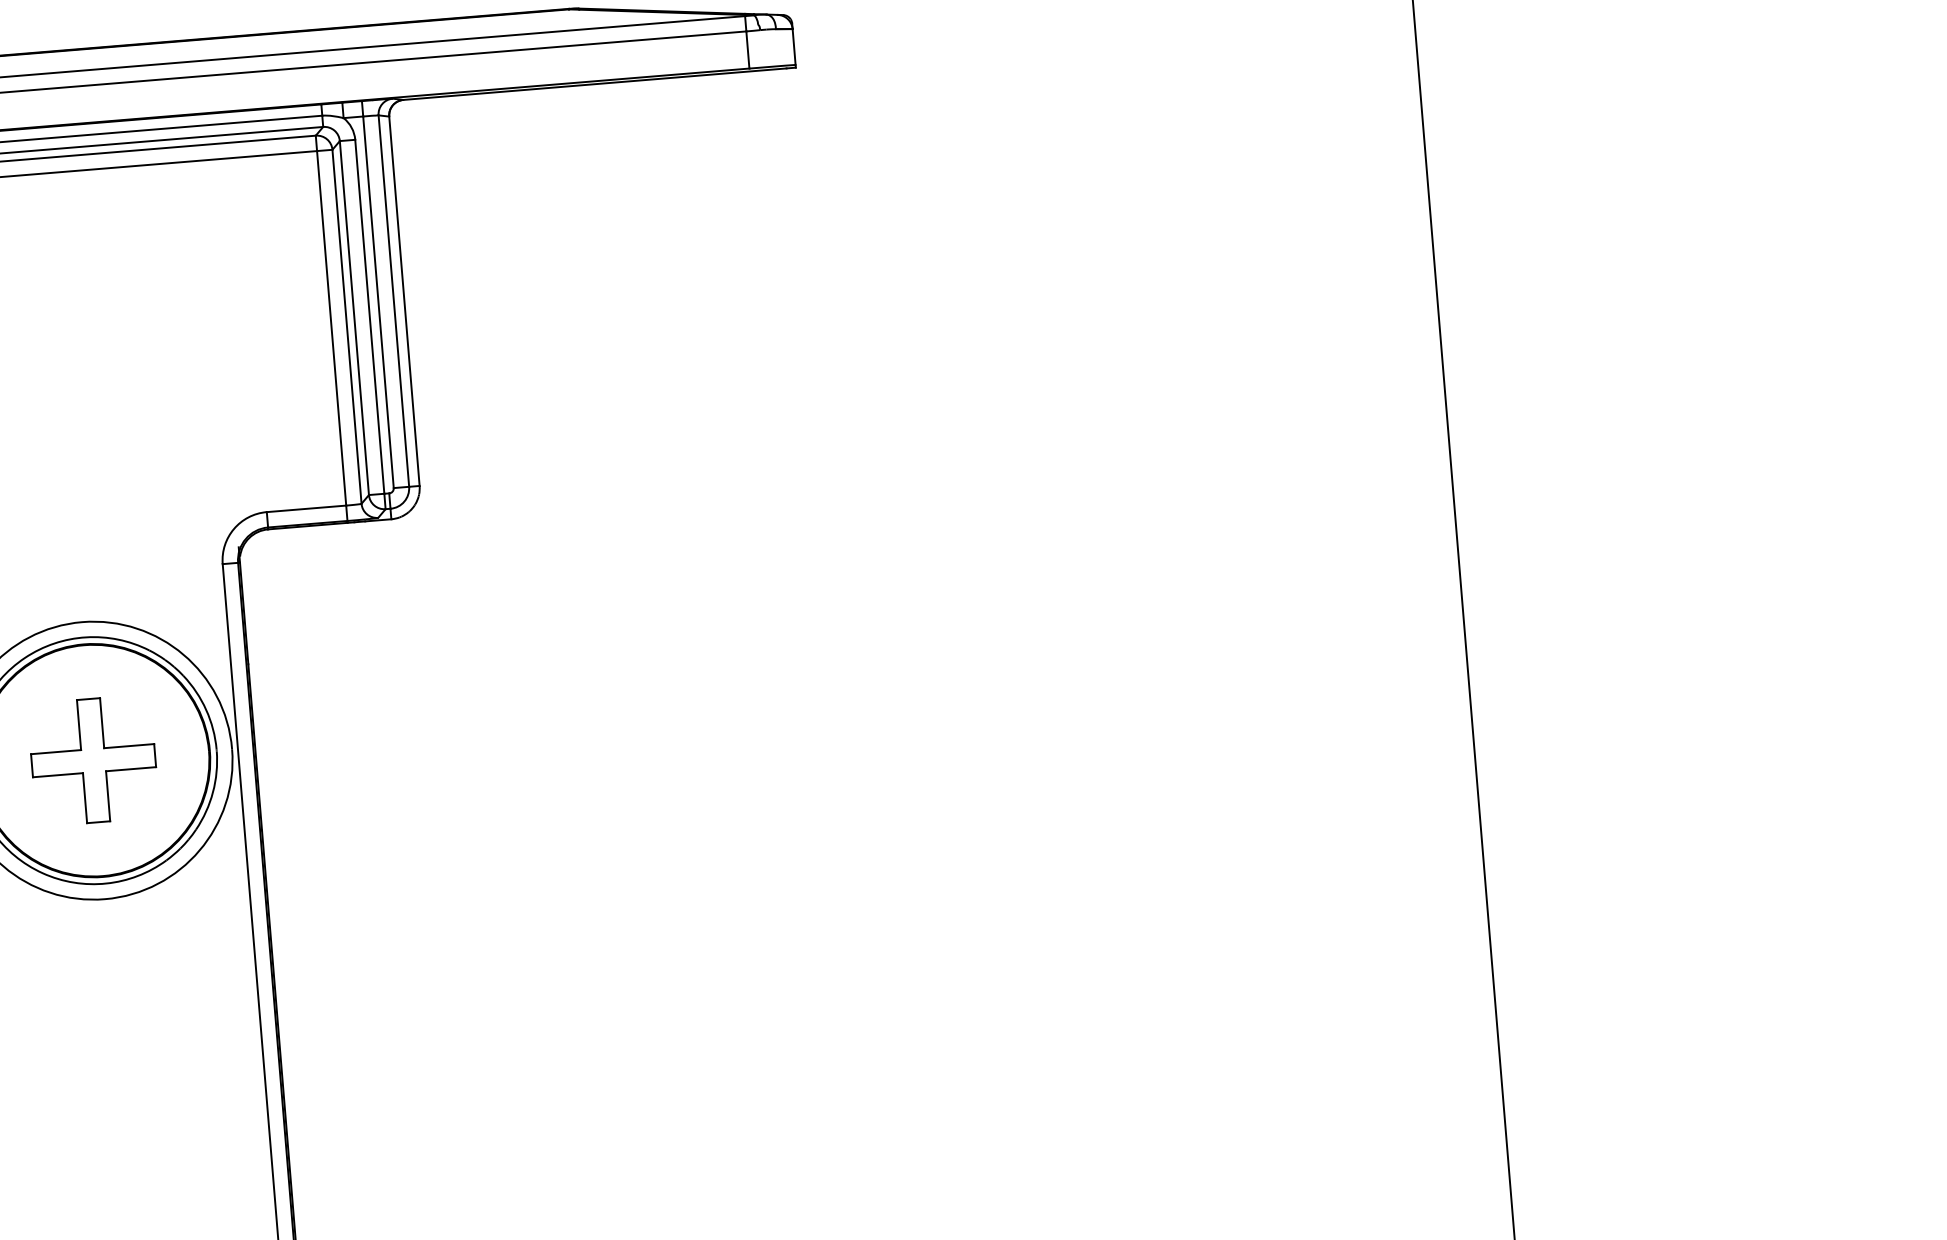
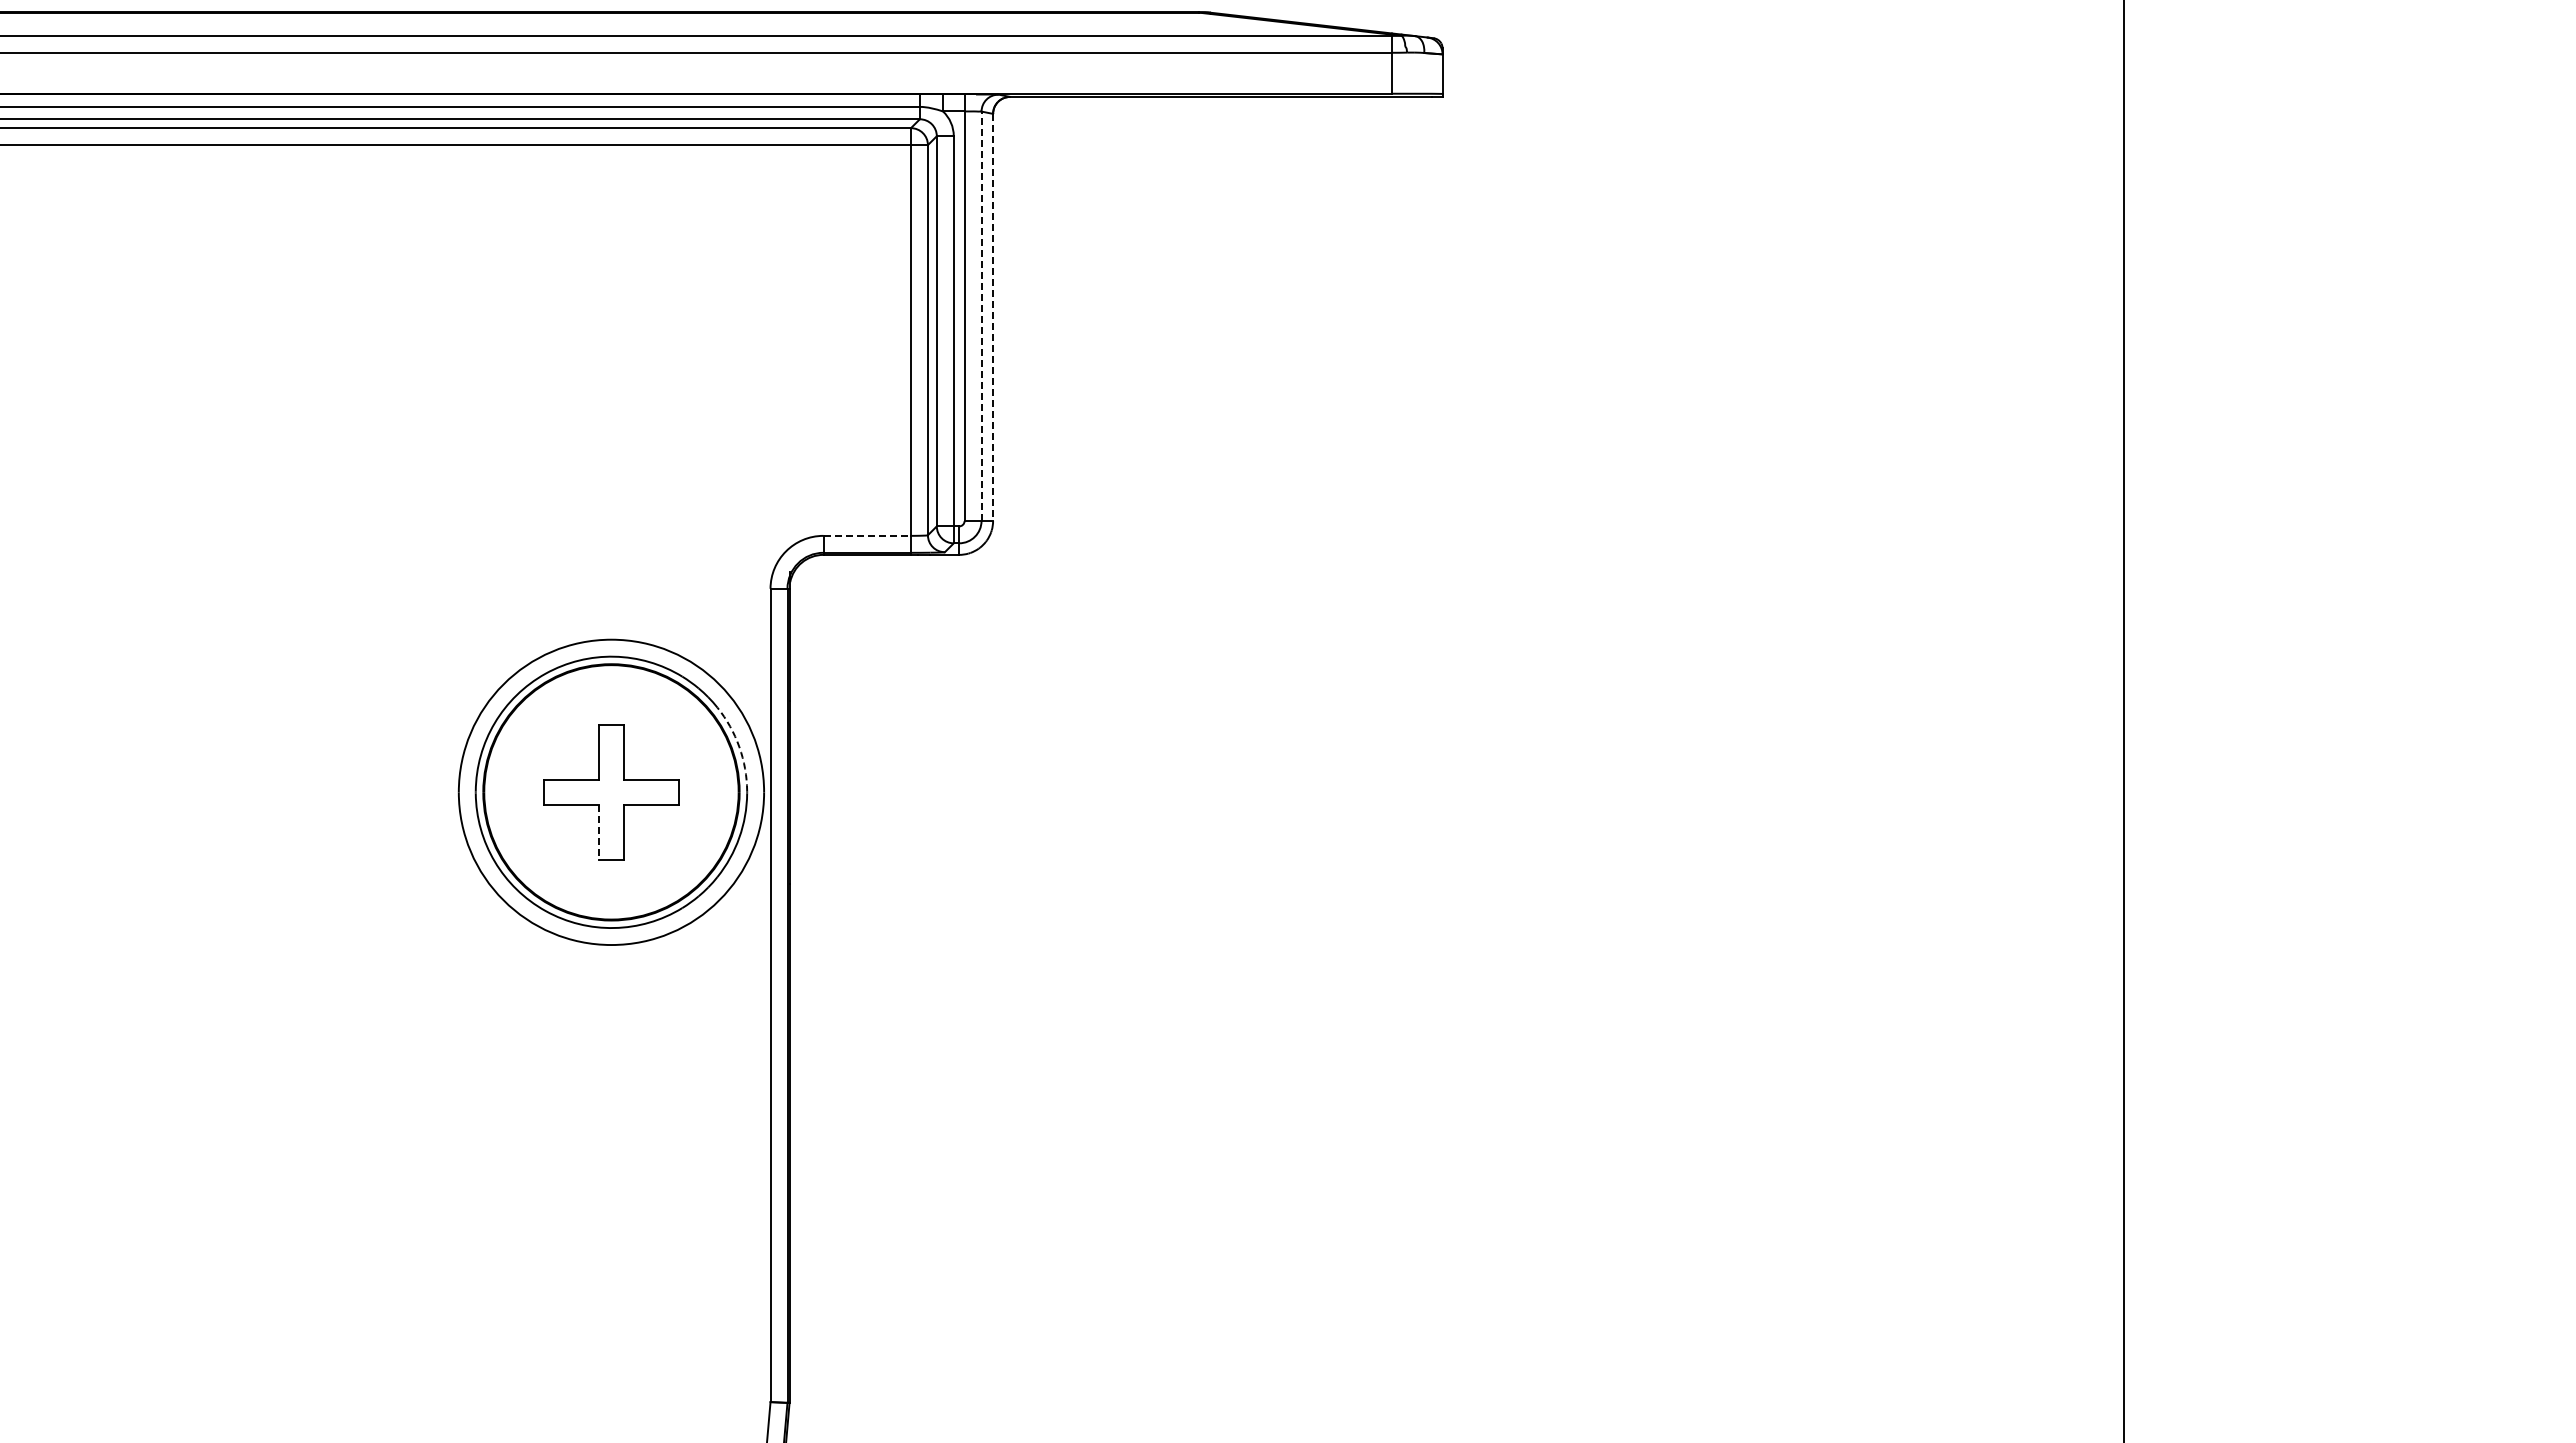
line: (393, 301) -> (981, 316), solid -> dashed
line: (404, 301) -> (993, 317), solid -> dashed
line: (306, 508) -> (867, 535), solid -> dashed
arc: (206, 710) -> (739, 747), solid -> dashed
line: (84, 798) -> (598, 832), solid -> dashed

